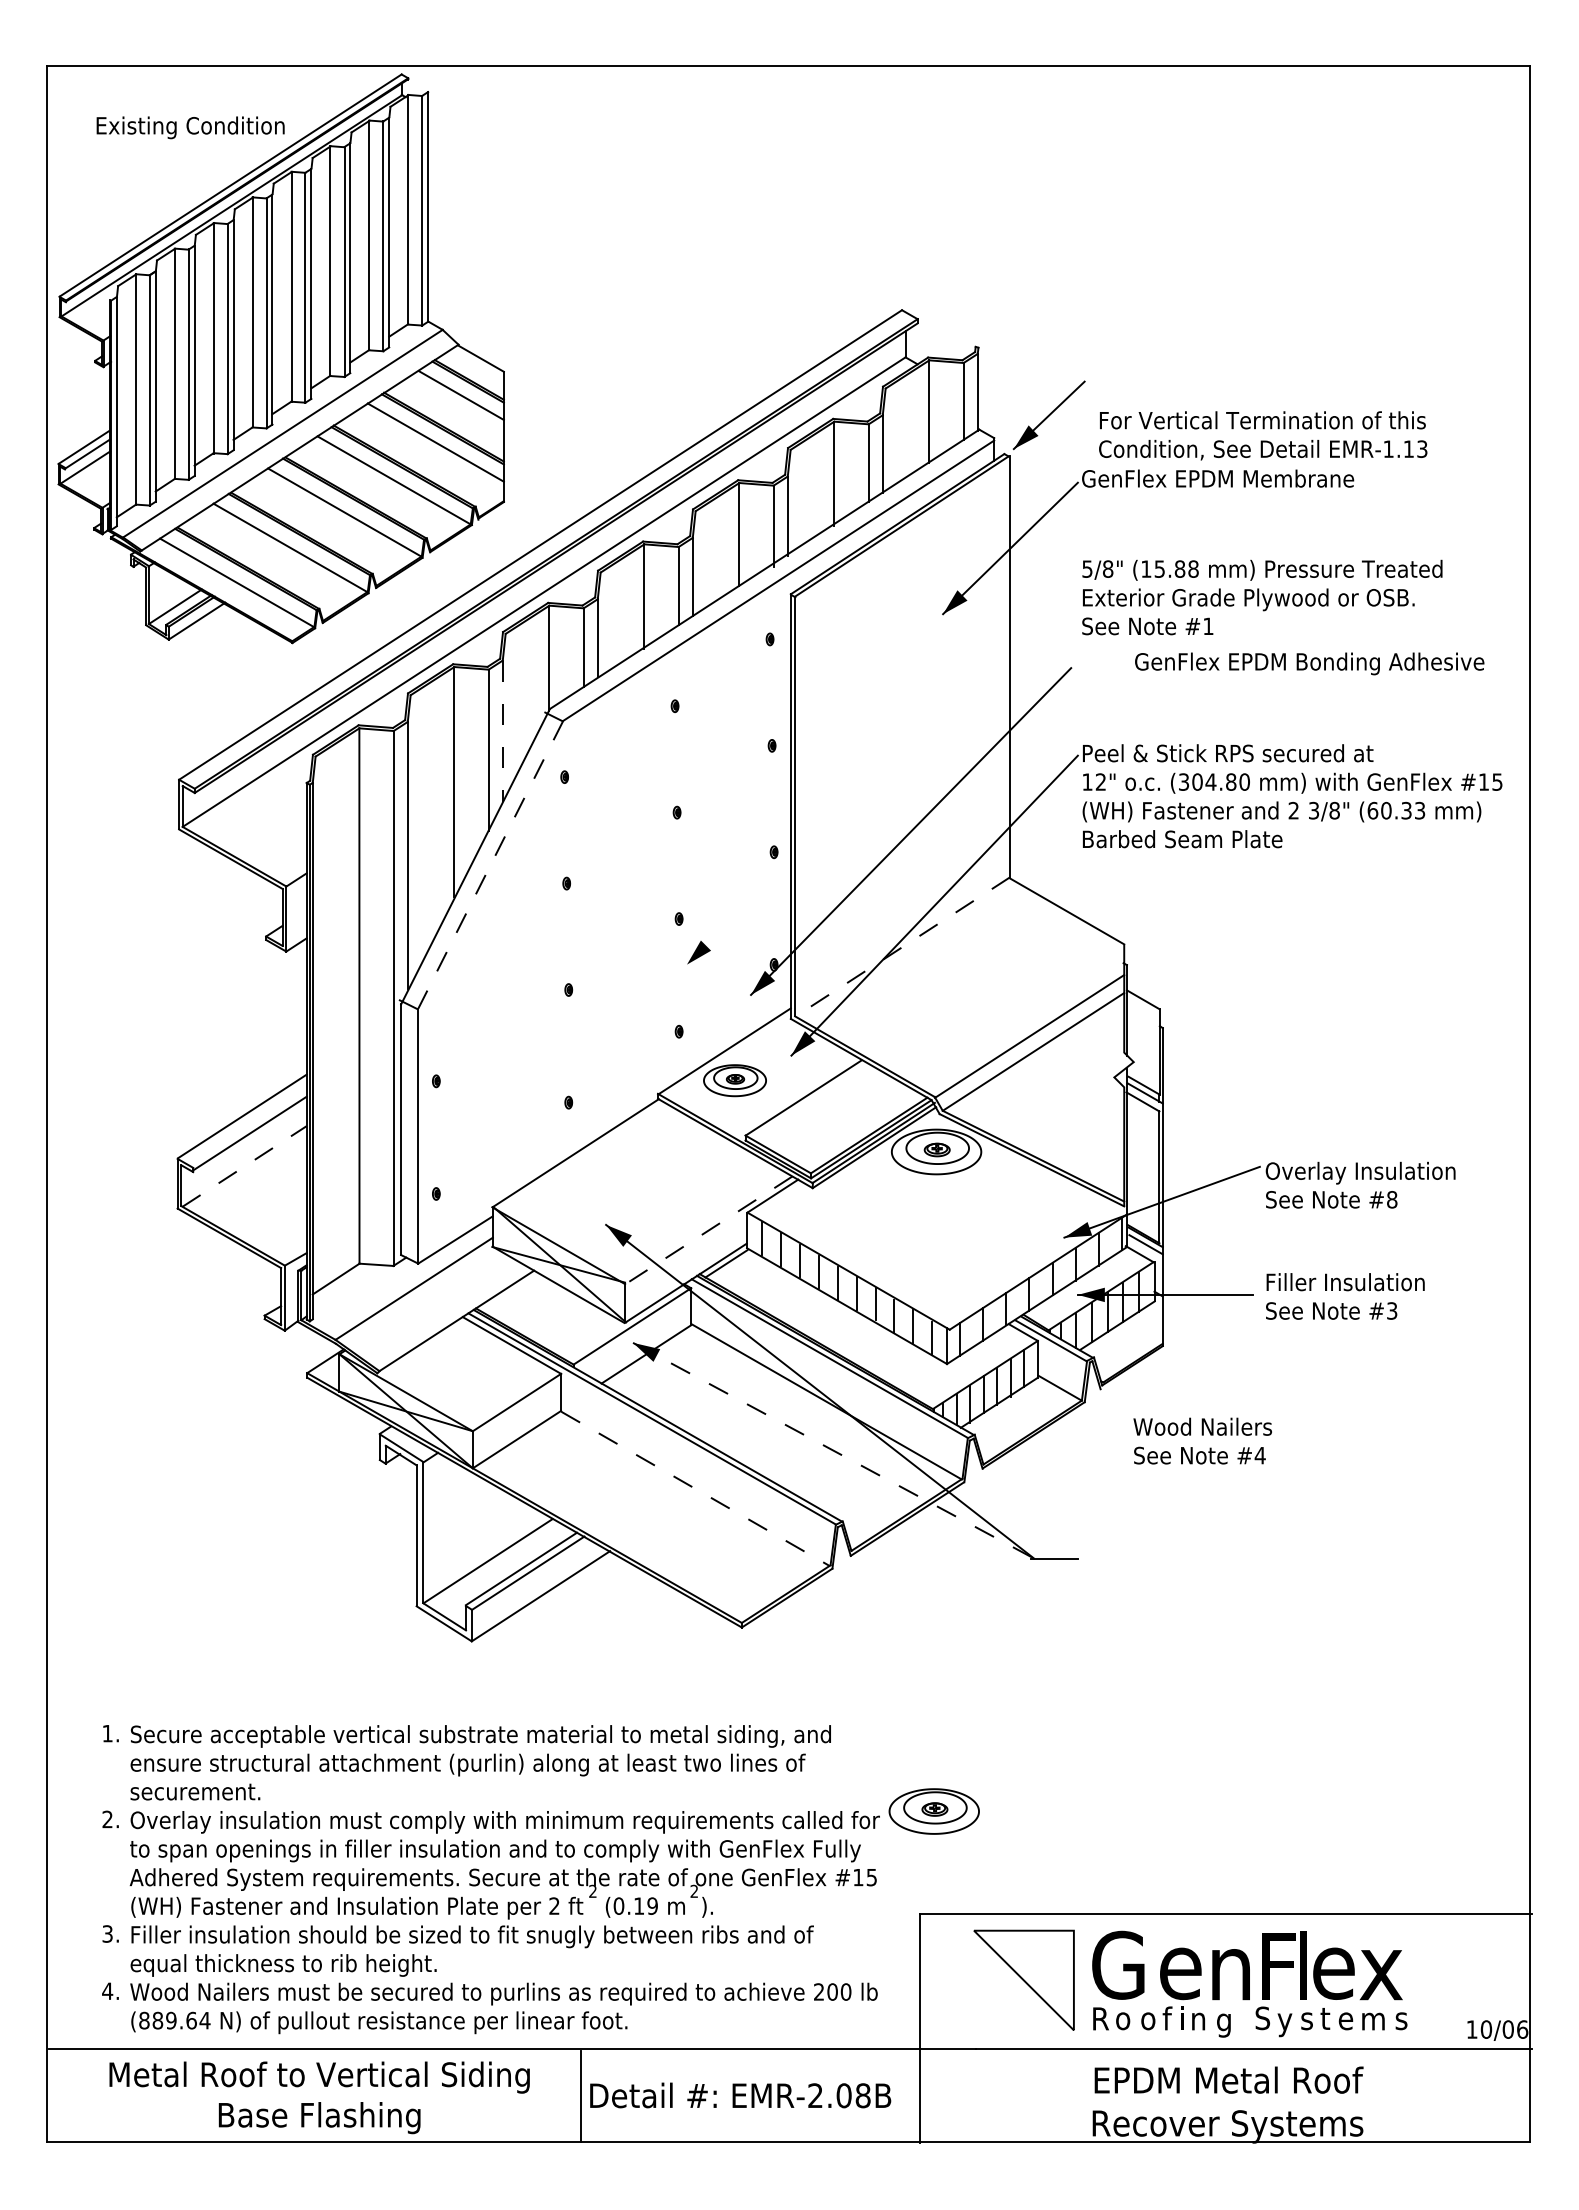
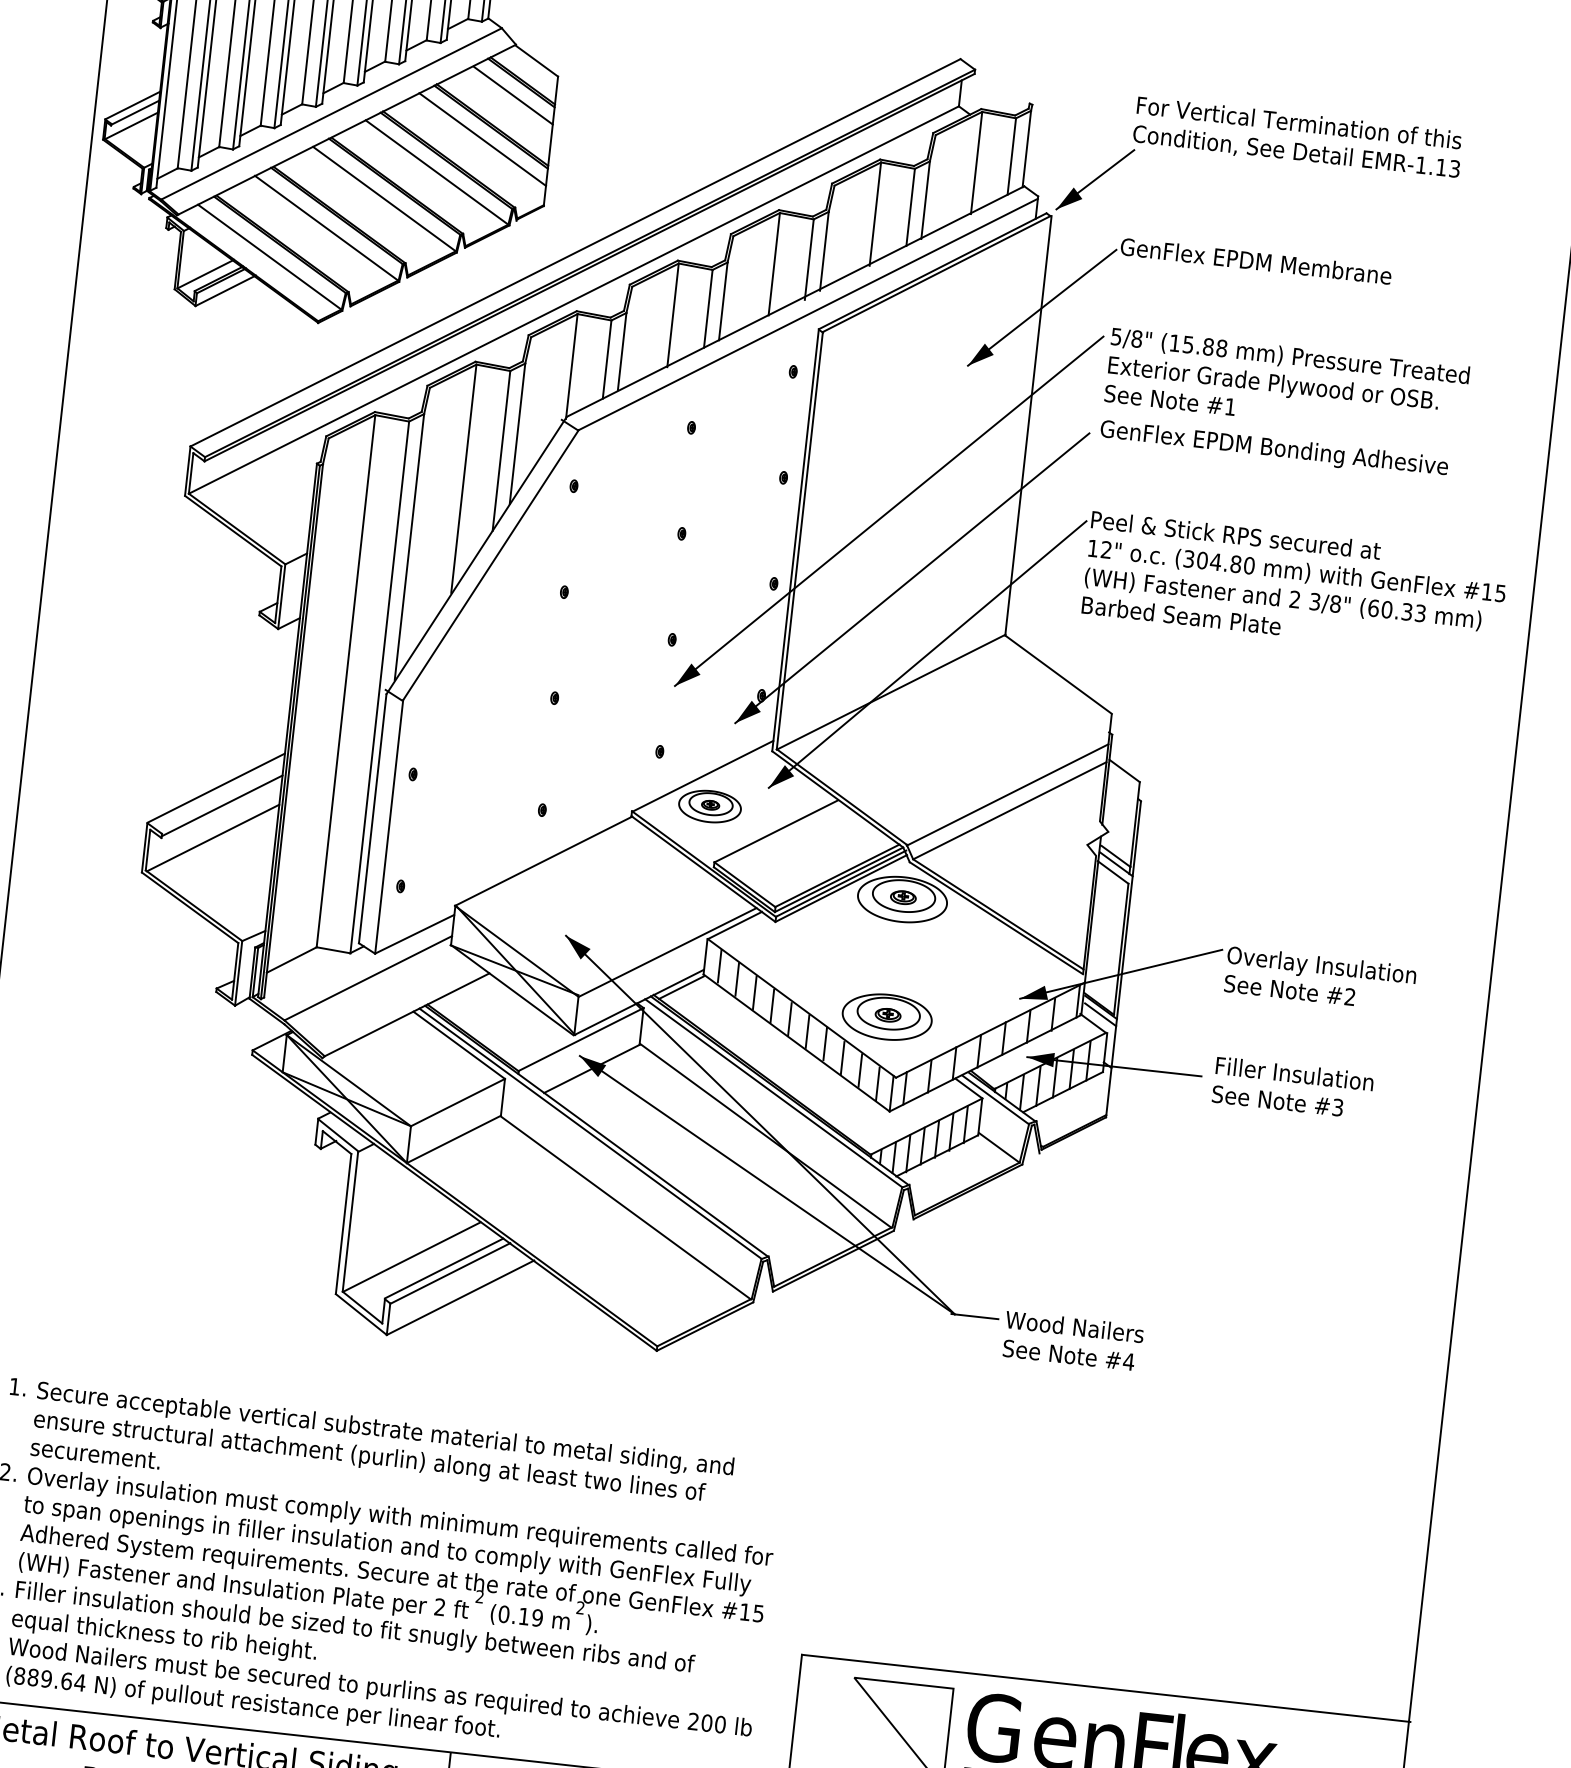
text: (1263, 435) -> (1298, 137), moved
text: (1309, 663) -> (1274, 449), moved
line: (502, 731) -> (517, 434), dashed -> solid
line: (880, 767) -> (888, 511), added
line: (490, 865) -> (490, 565), dashed -> solid
line: (902, 947) -> (891, 692), dashed -> solid
line: (245, 1166) -> (214, 838), dashed -> solid
text: (1392, 1199) -> (1350, 996), #8 -> #2
line: (708, 1230) -> (667, 952), dashed -> solid
text: (1202, 1440) -> (1073, 1340), moved
line: (833, 1450) -> (767, 1184), dashed -> solid
line: (695, 1488) -> (625, 1207), dashed -> solid
part: (933, 1811) -> (886, 1017), moved

